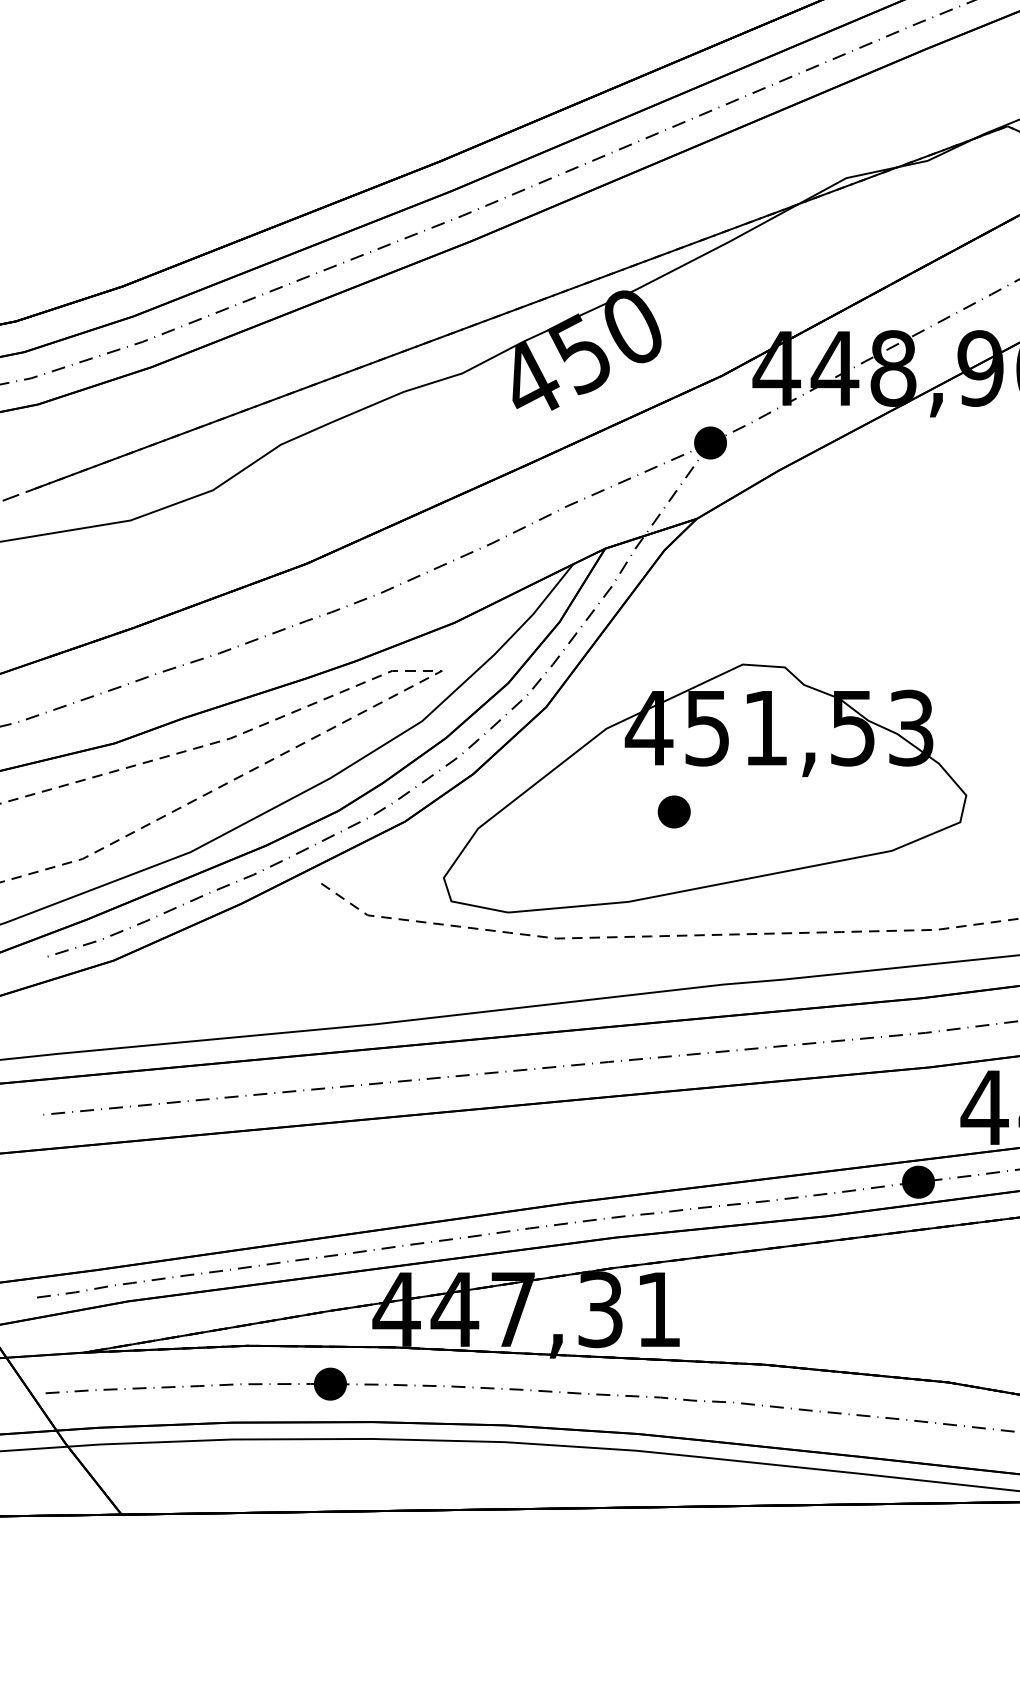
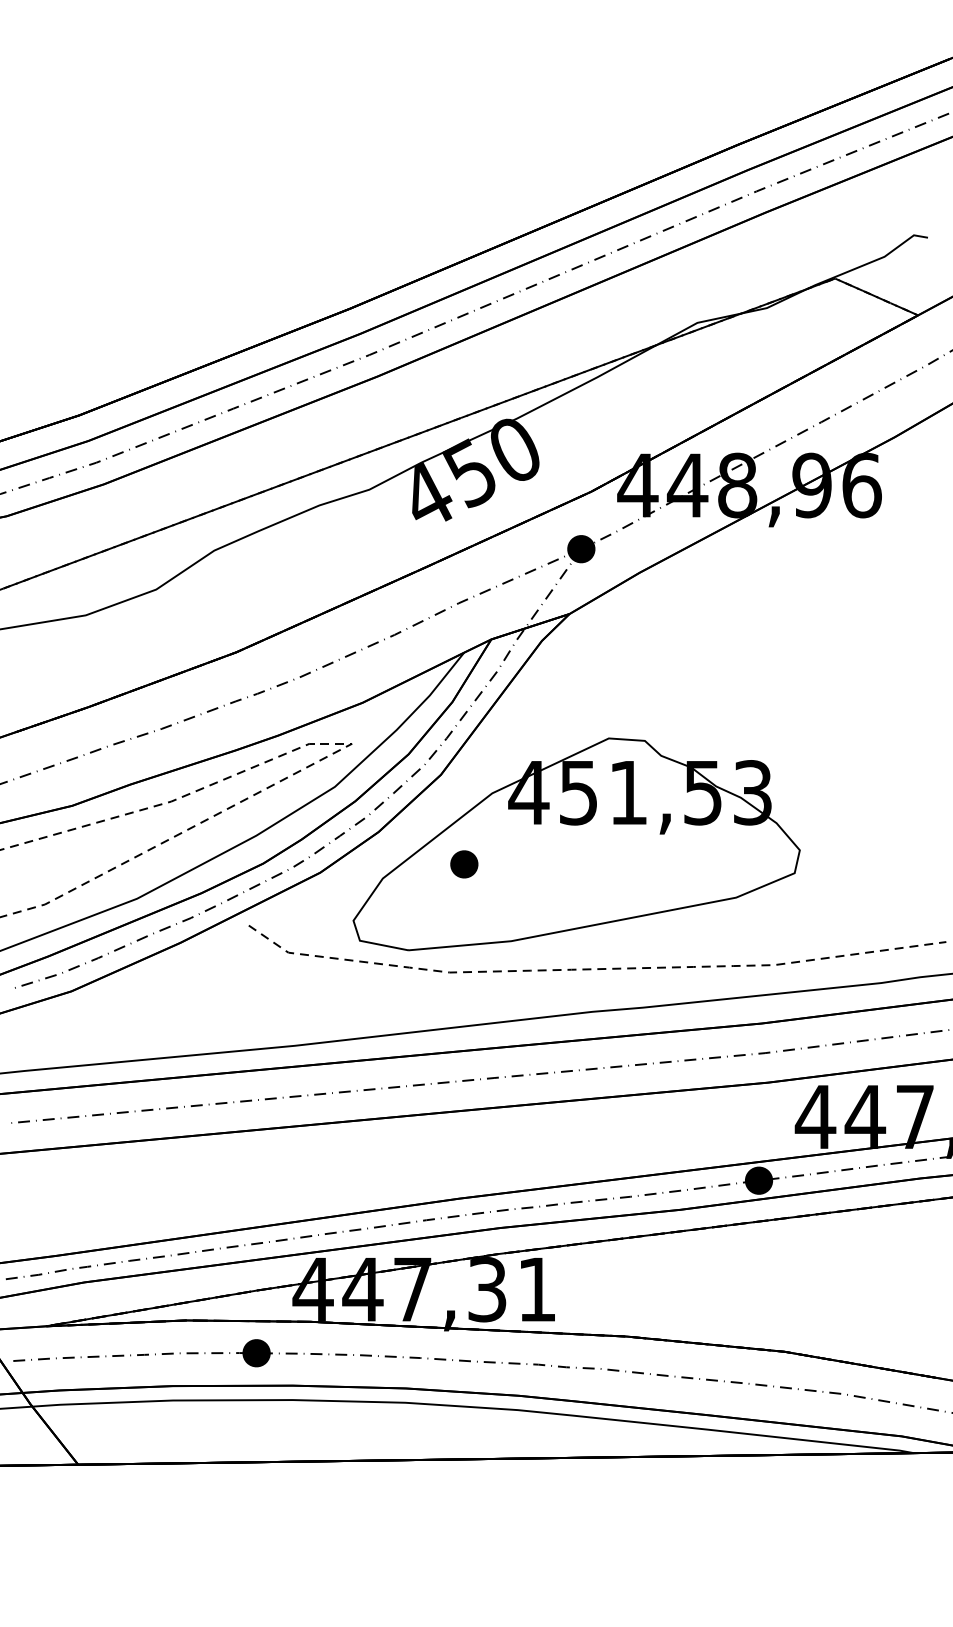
part: (674, 812) -> (464, 864), moved

